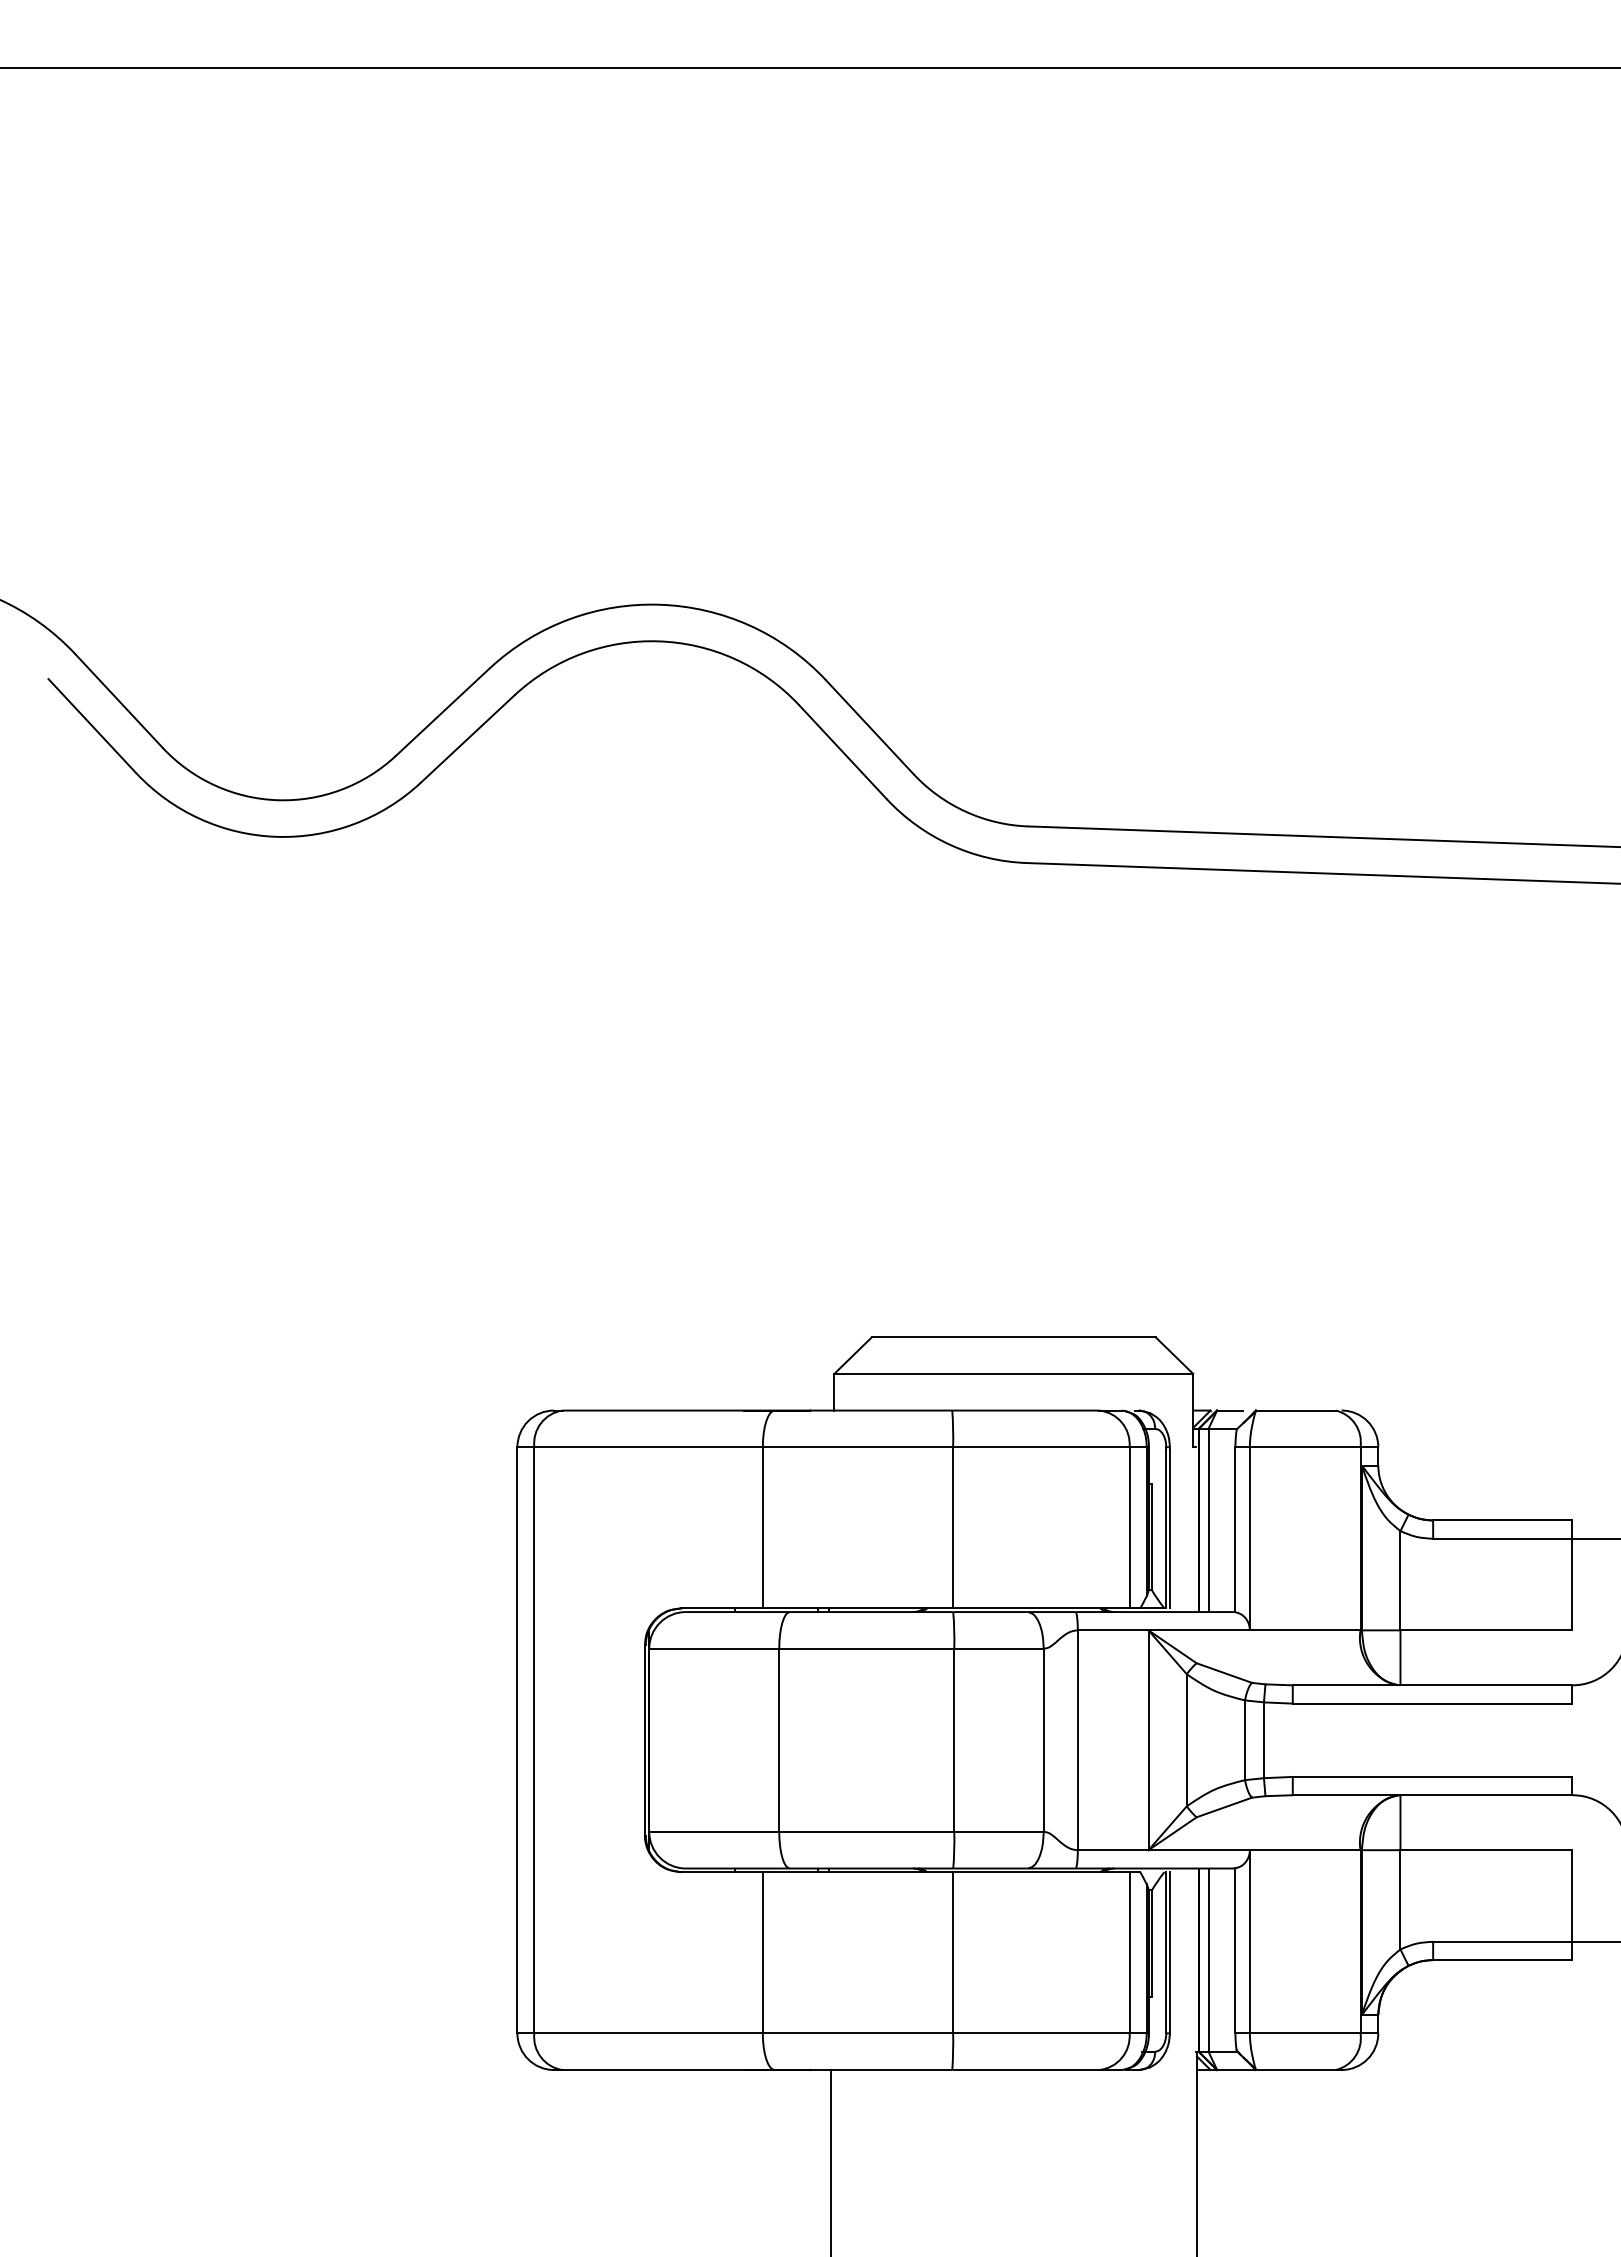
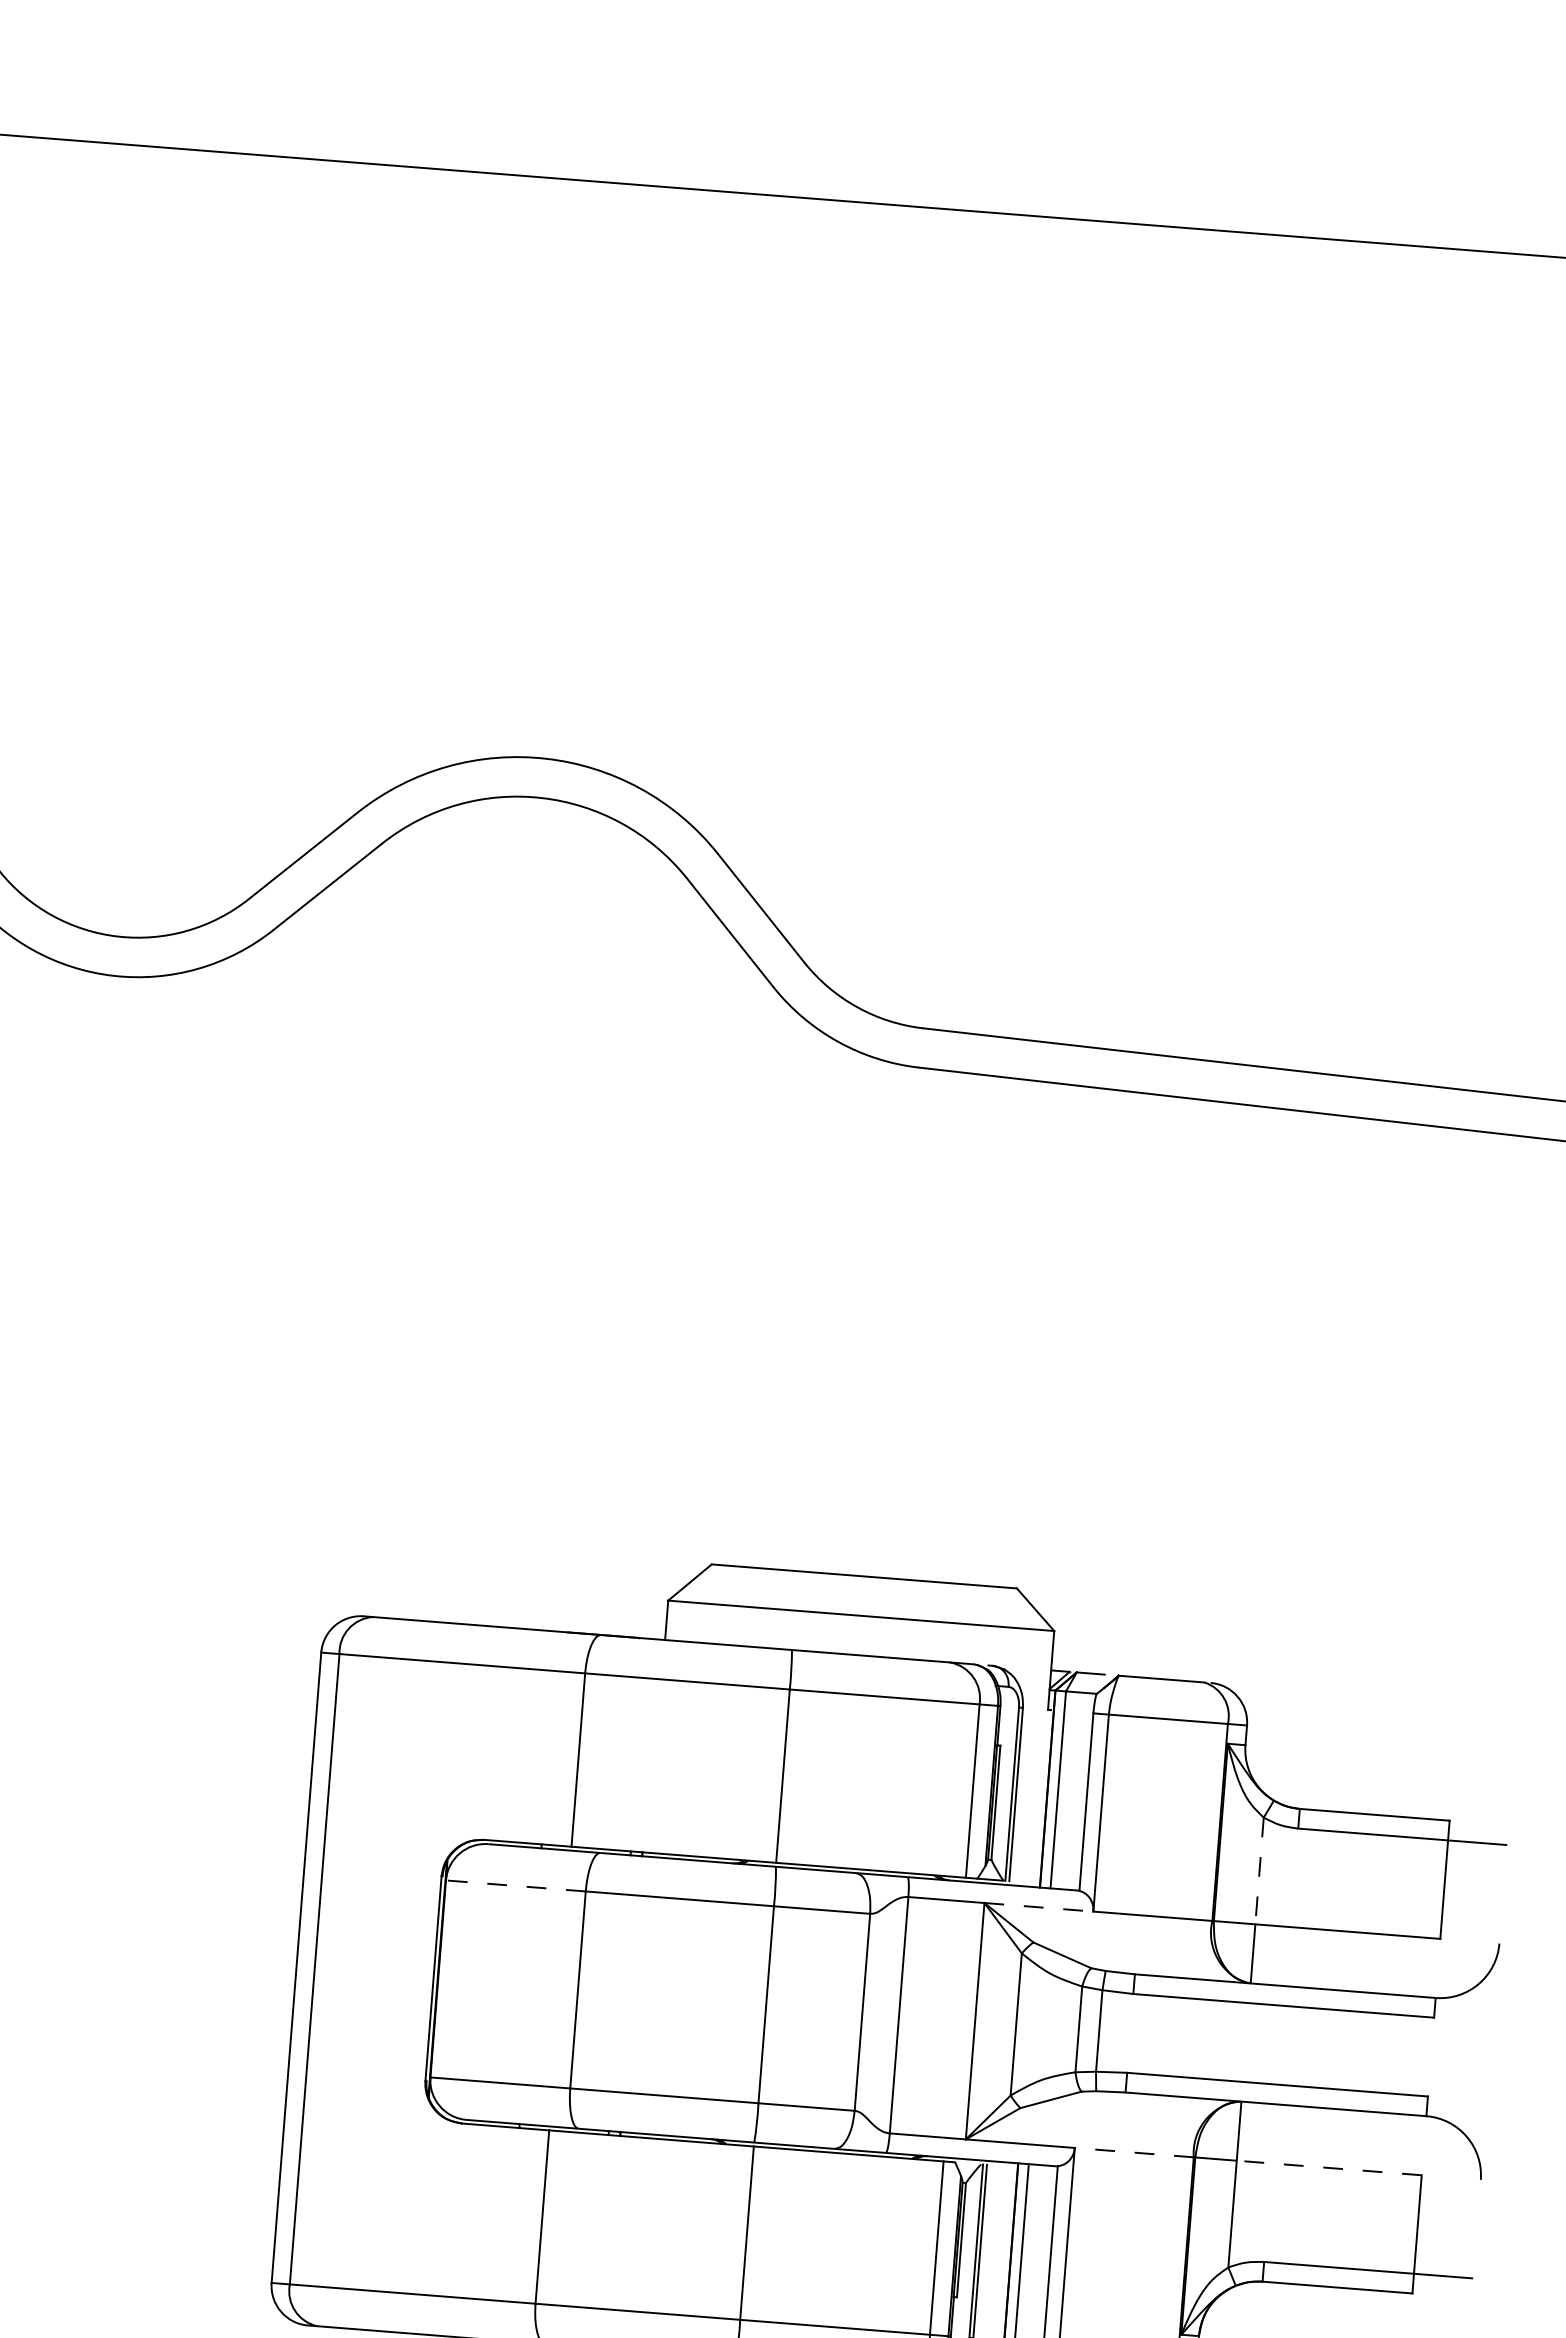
line: (1400, 1580) -> (1259, 1870), solid -> dashed
line: (1199, 1630) -> (1039, 1907), solid -> dashed
line: (714, 1648) -> (516, 1885), solid -> dashed
line: (1304, 1850) -> (1133, 2152), solid -> dashed
line: (1485, 1850) -> (1328, 2168), solid -> dashed

